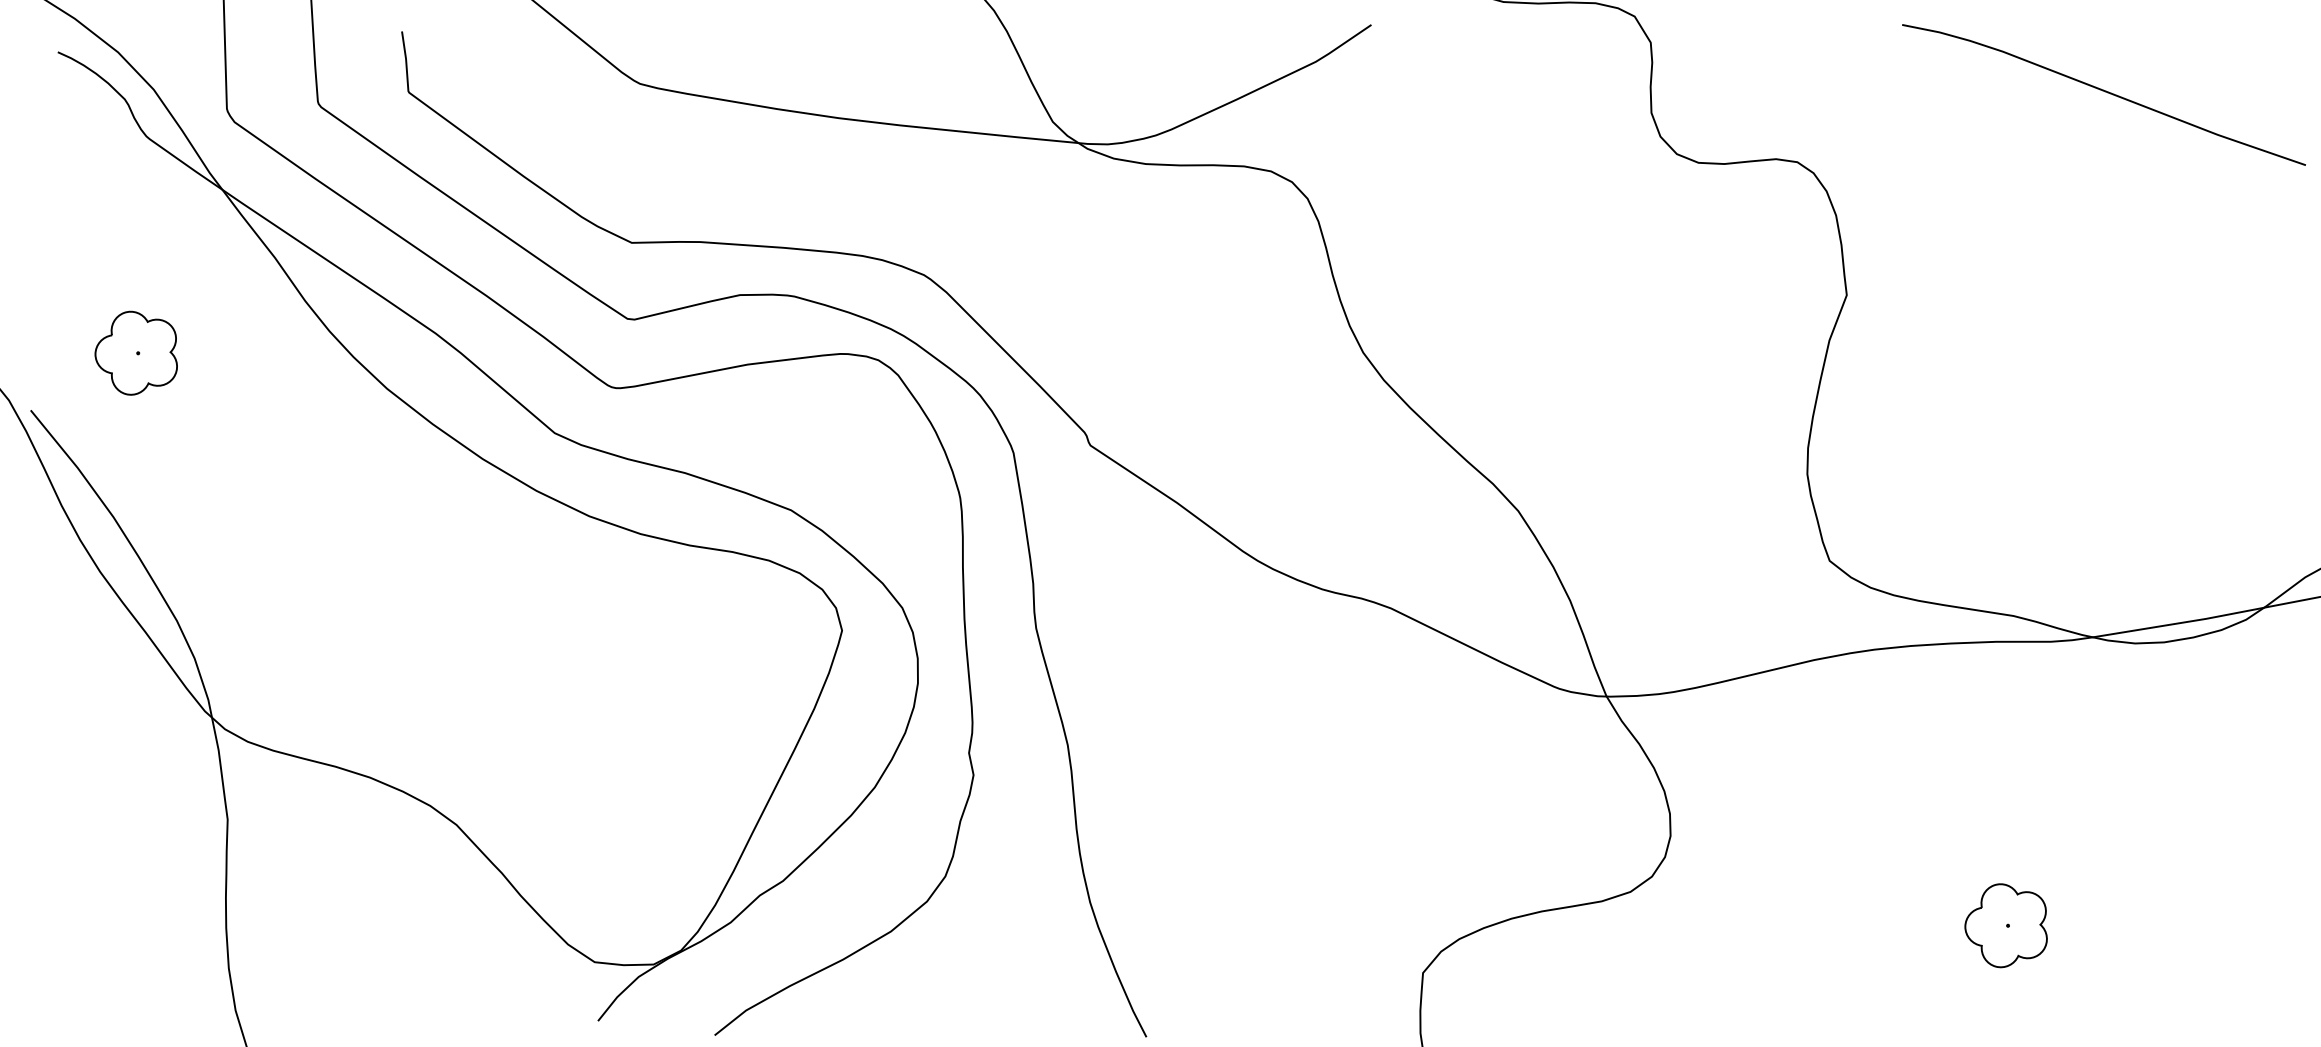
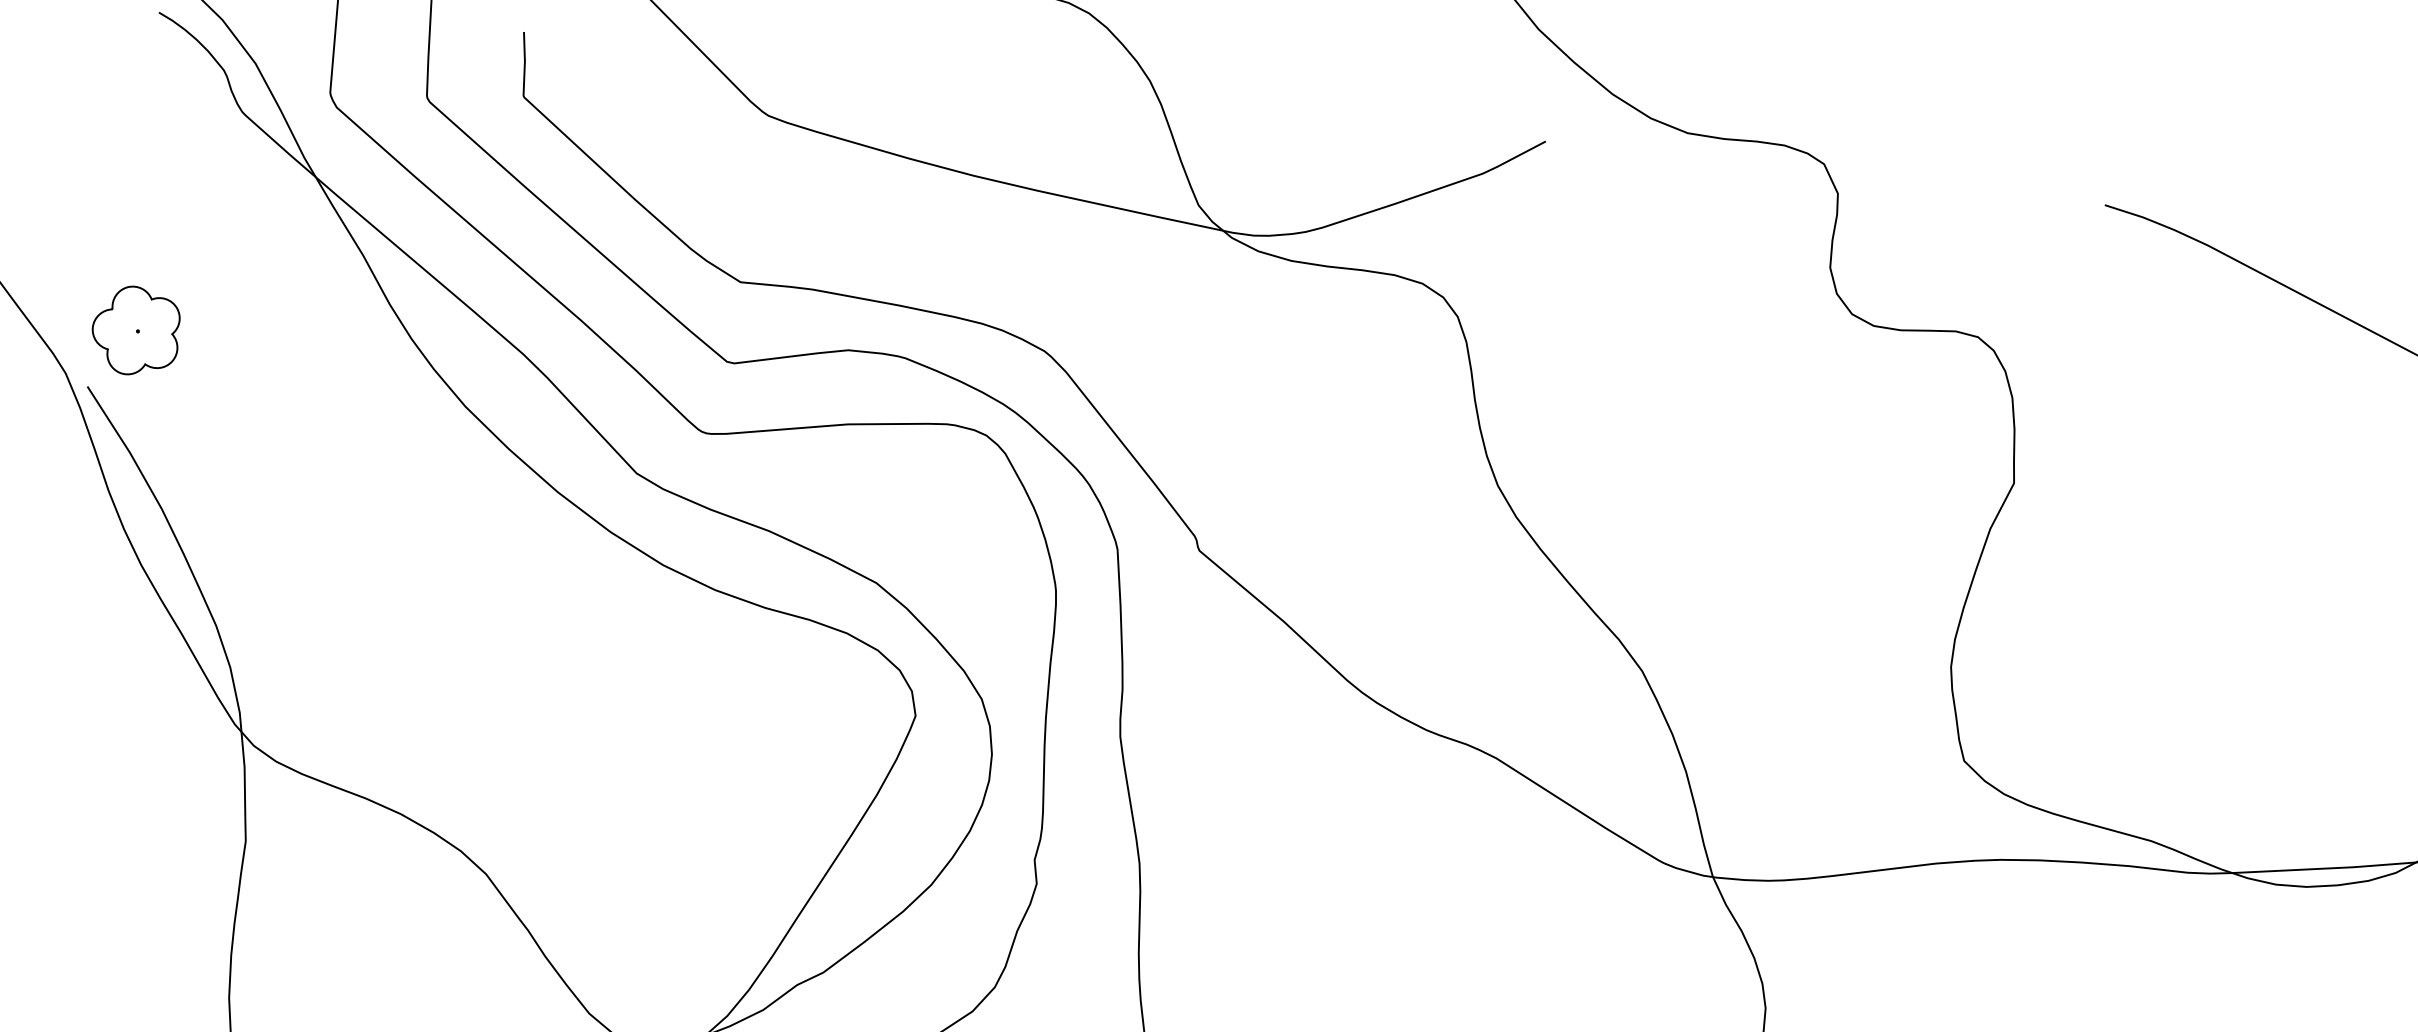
part: (135, 352) -> (135, 330), moved

